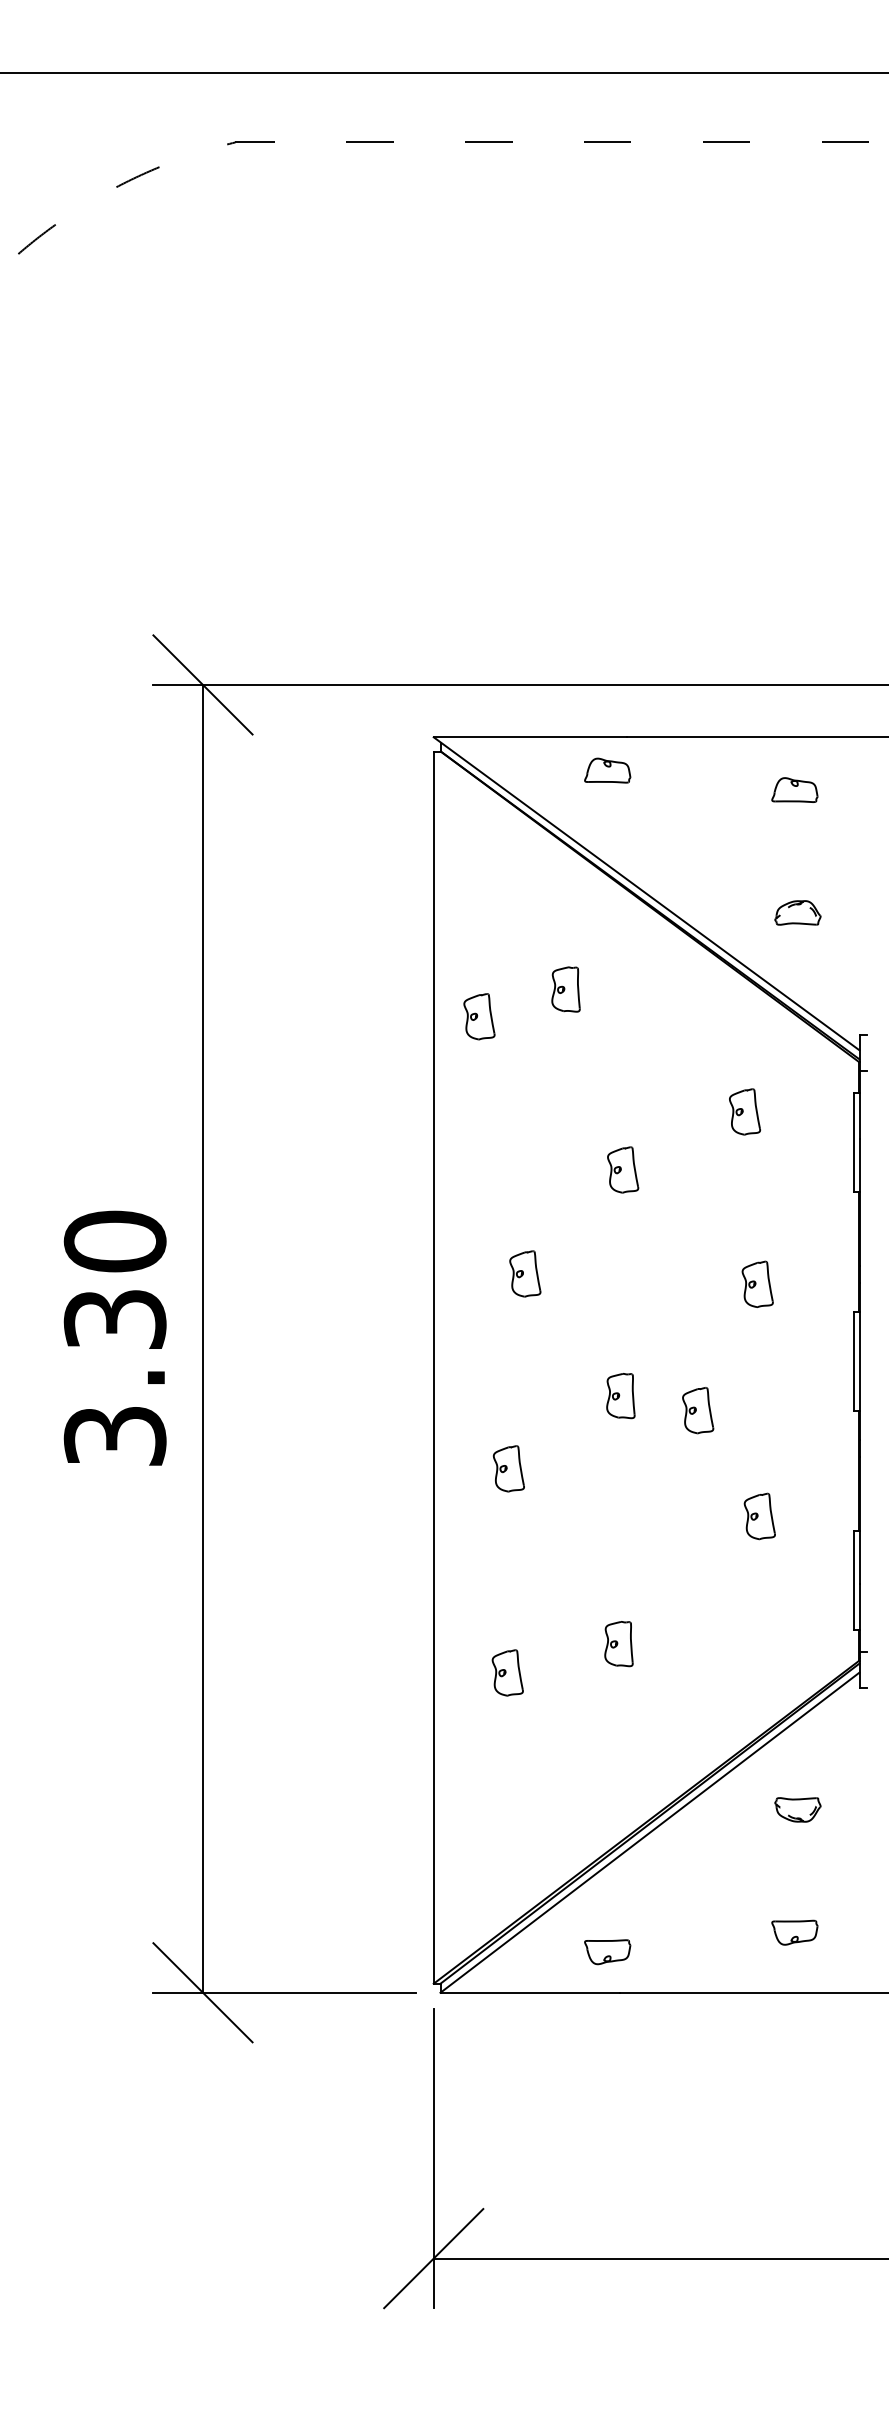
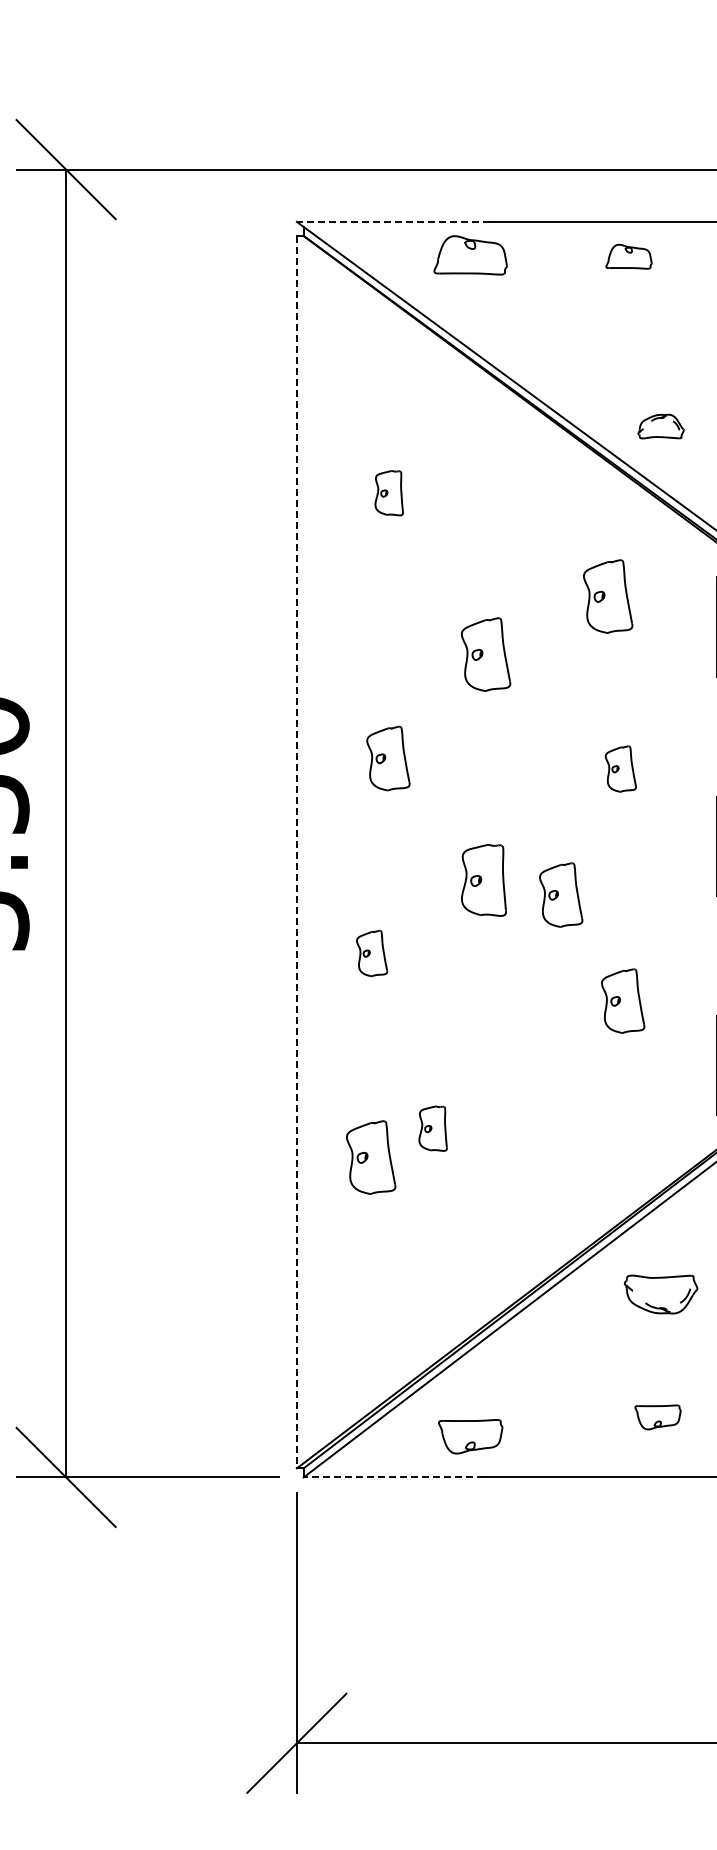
line: (530, 737) -> (393, 222), solid -> dashed
part: (607, 770) -> (470, 255), size x1.6
part: (794, 789) -> (628, 256), moved
part: (797, 912) -> (660, 426), moved
part: (565, 989) -> (388, 493), moved
part: (479, 1016) -> (342, 501), removed
part: (744, 1111) -> (607, 596), size x1.6
part: (623, 1169) -> (486, 654), size x1.6
part: (525, 1273) -> (388, 758), size x1.4
line: (433, 1368) -> (296, 853), solid -> dashed
part: (620, 1396) -> (483, 881), size x1.6
part: (698, 1410) -> (561, 895), size x1.4
part: (759, 1516) -> (622, 1001), size x1.4
part: (618, 1644) -> (432, 1129), moved
part: (507, 1672) -> (370, 1157), size x1.6
part: (797, 1809) -> (660, 1294), size x1.6
part: (607, 1952) -> (470, 1437), size x1.4
line: (530, 1992) -> (393, 1477), solid -> dashed

